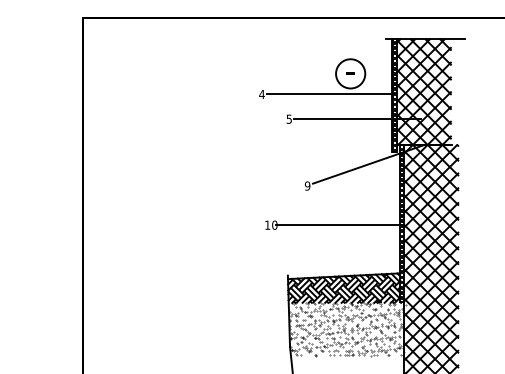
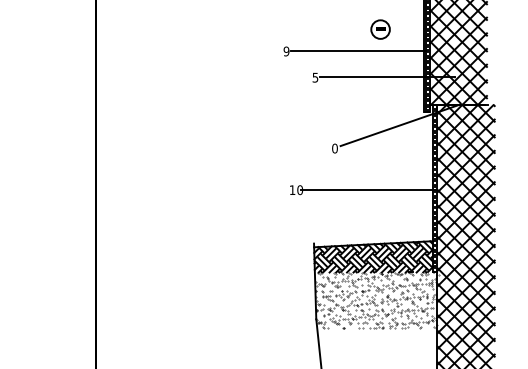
circle: (350, 73) -> (380, 29), size x0.6
text: (261, 94) -> (286, 51), 4 -> 9
text: (307, 185) -> (334, 148), 9 -> 0

